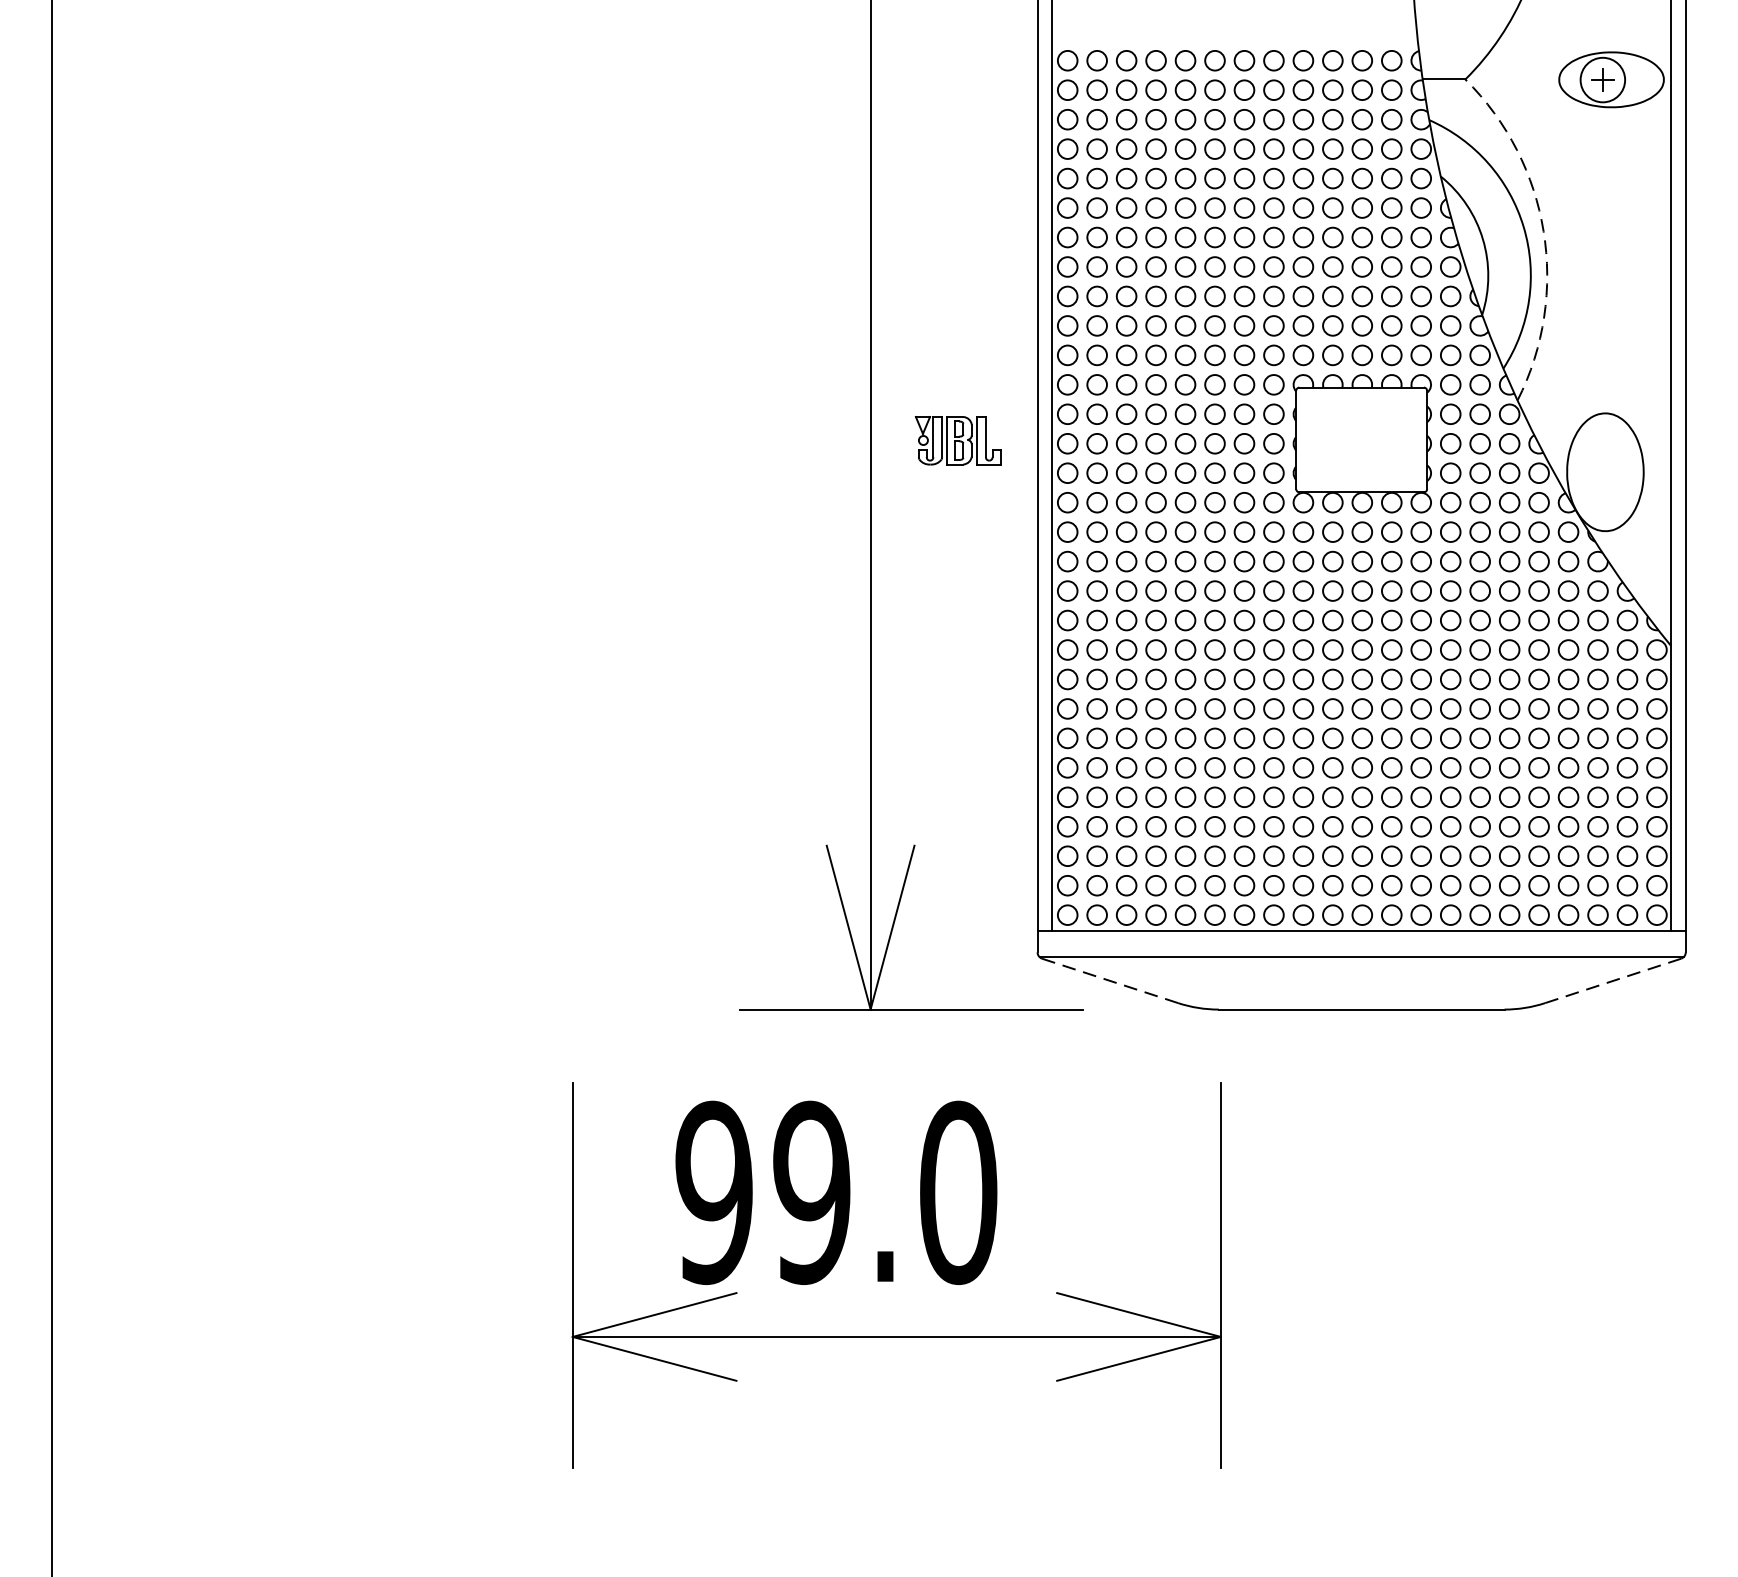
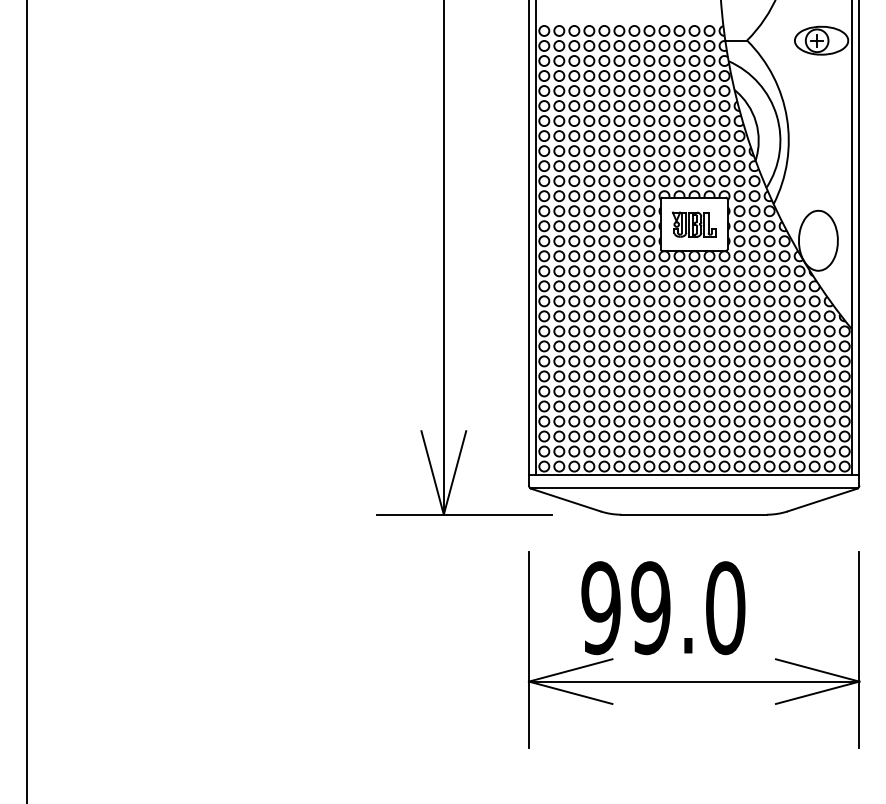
arc: (1542, 232) -> (786, 118), dashed -> solid
part: (956, 440) -> (693, 224), moved
line: (1109, 979) -> (565, 499), dashed -> solid
line: (1613, 979) -> (822, 499), dashed -> solid
part: (897, 1273) -> (694, 649), moved

